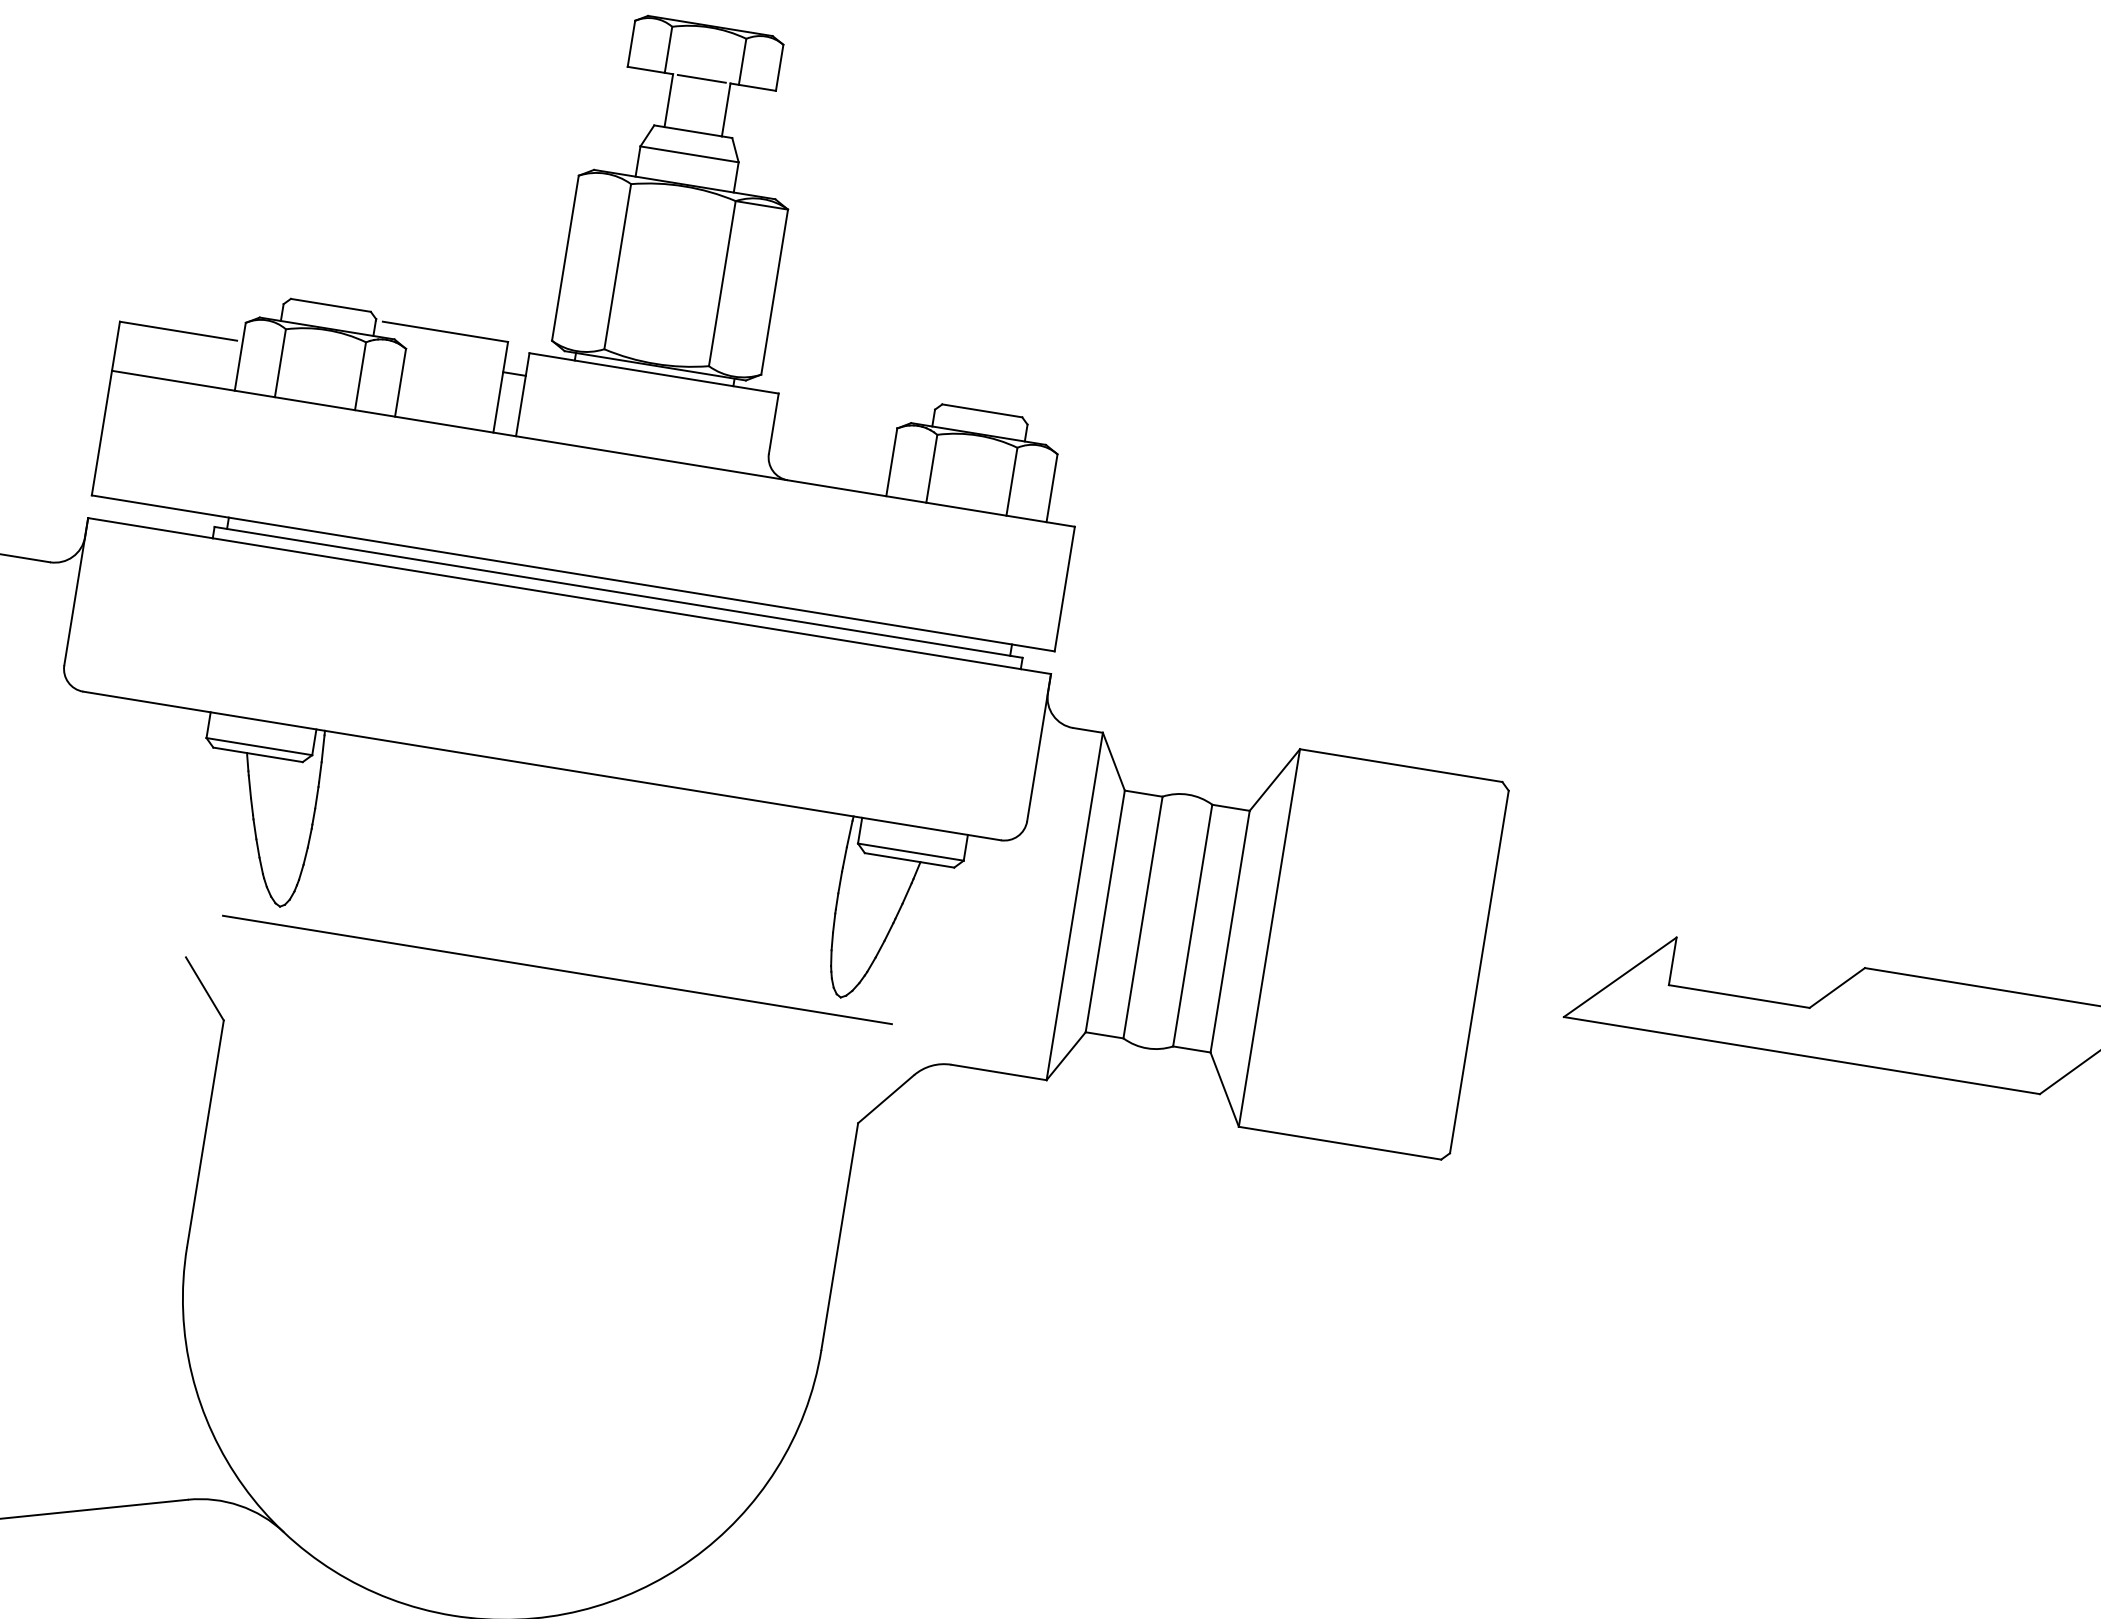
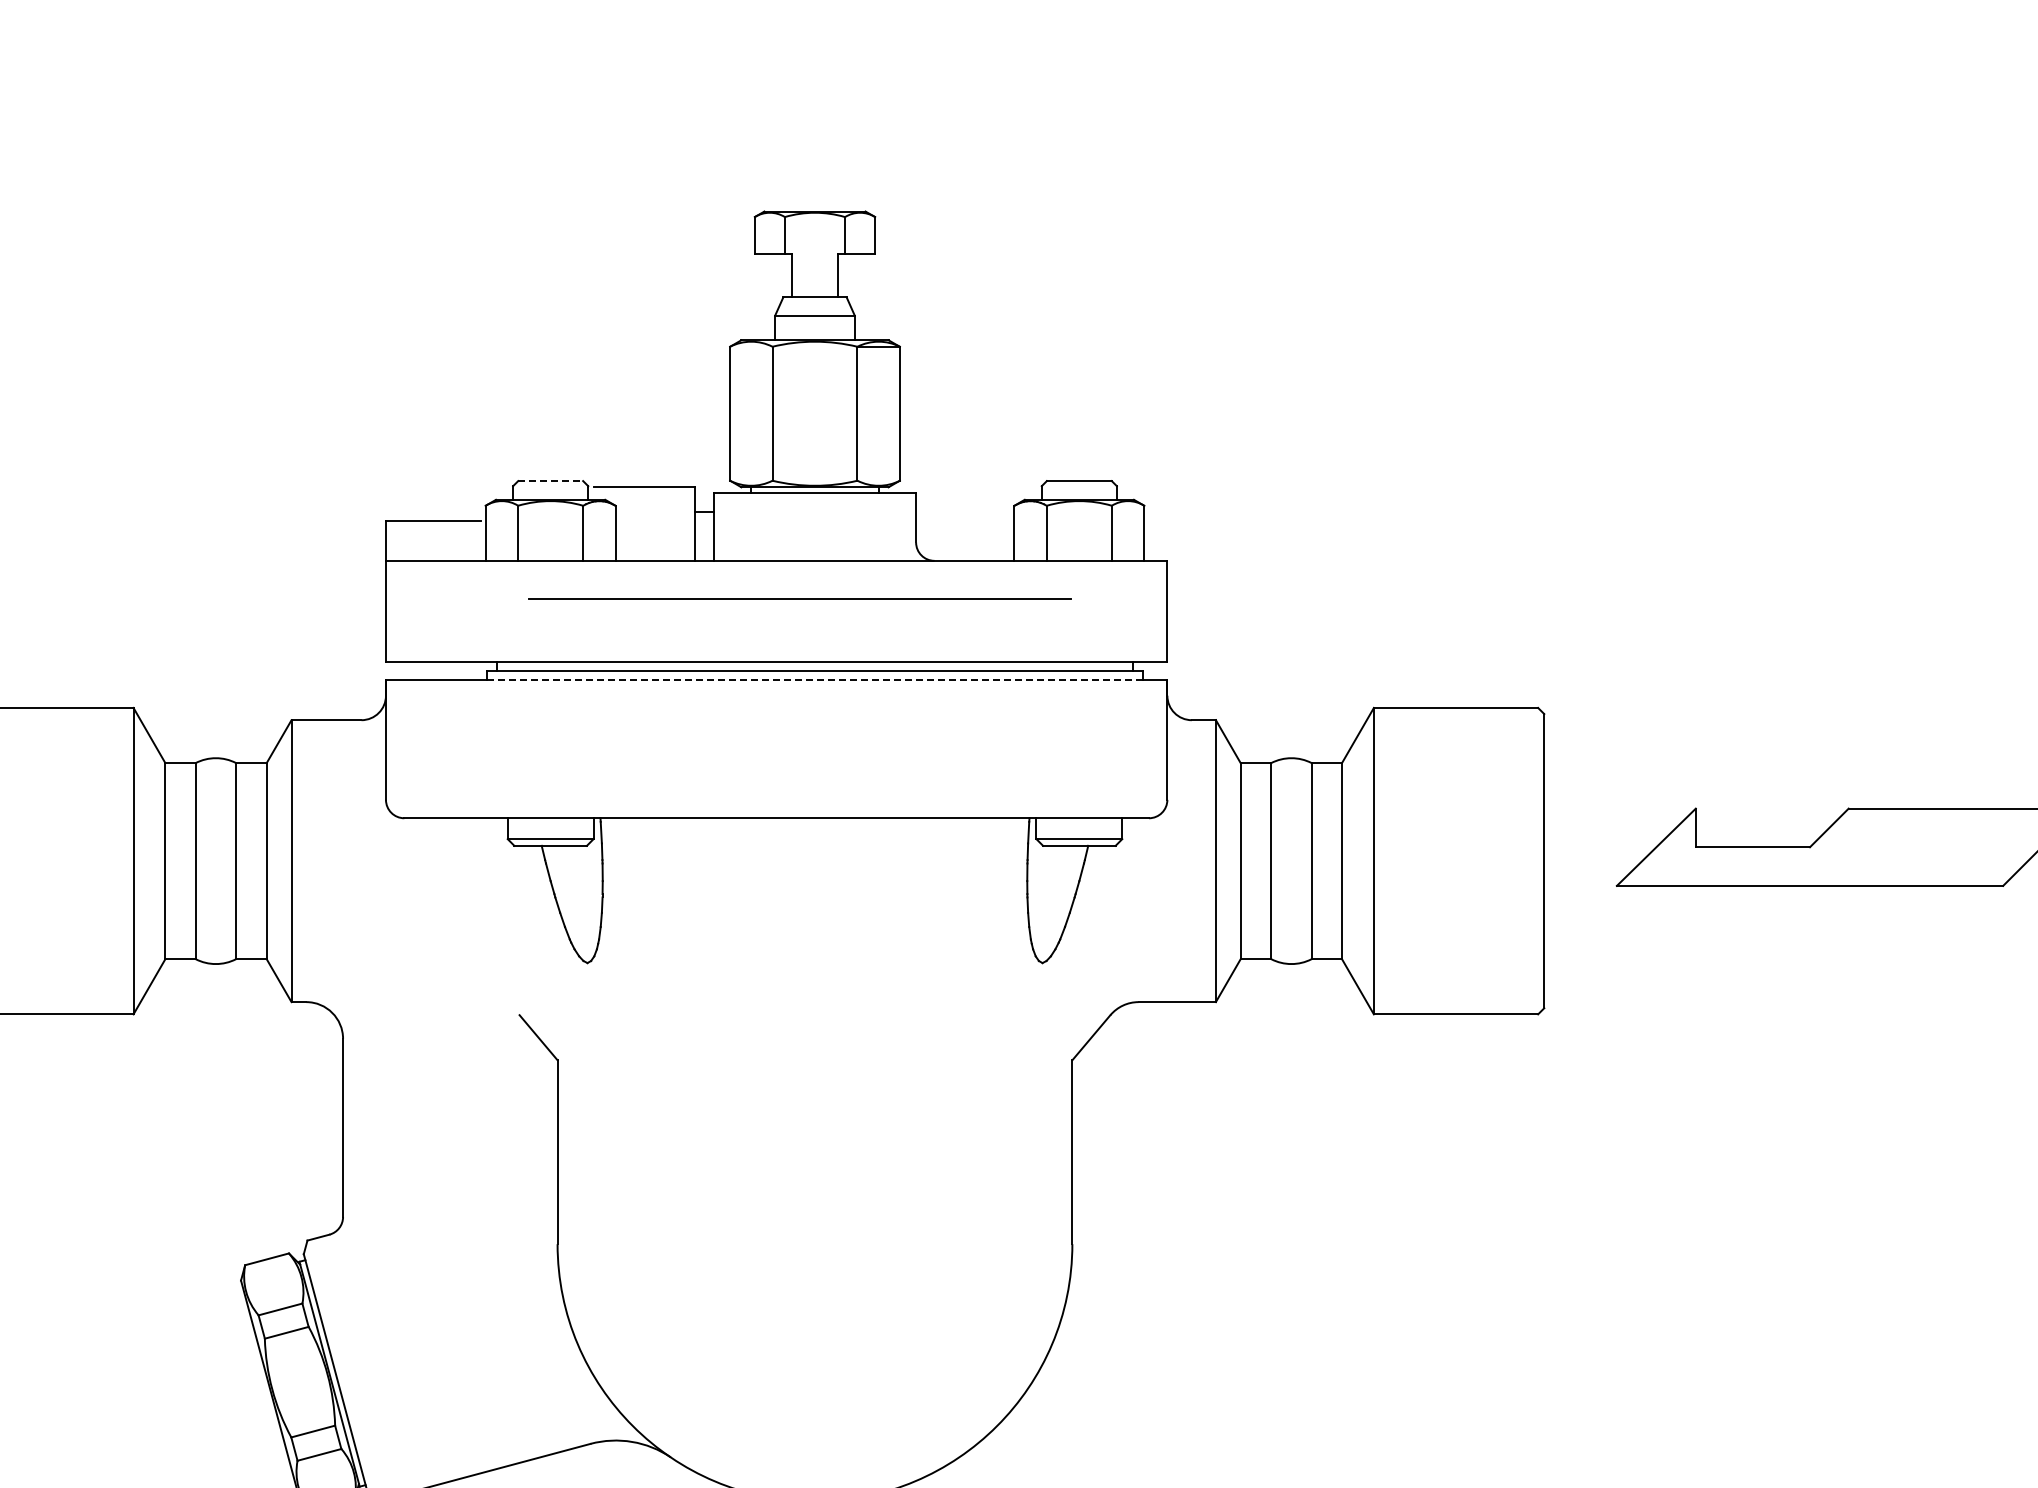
line: (701, 78) -> (814, 254), removed
line: (331, 306) -> (551, 481), solid -> dashed
line: (616, 603) -> (814, 680), solid -> dashed
line: (556, 969) -> (799, 598), moved

